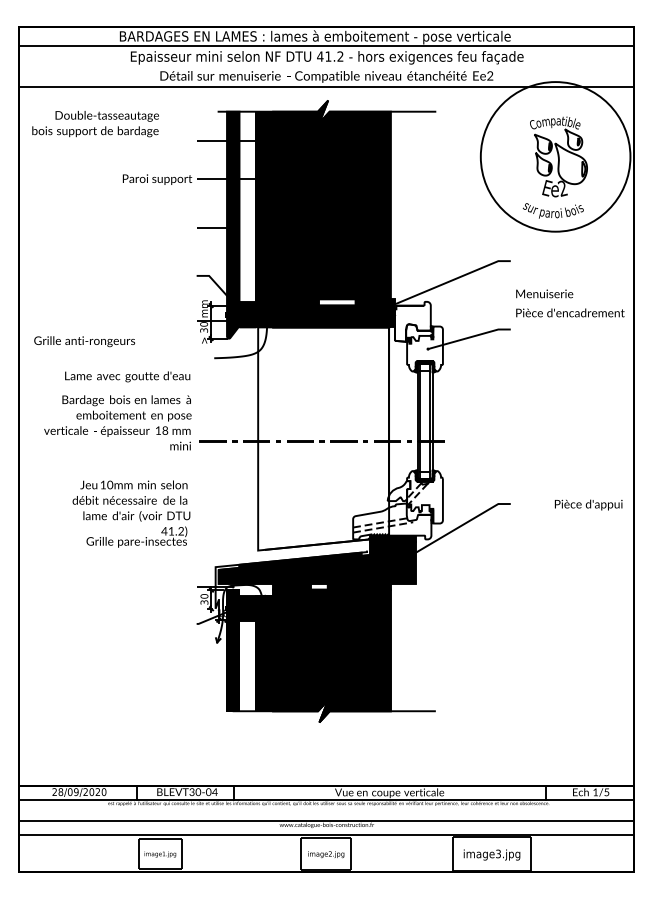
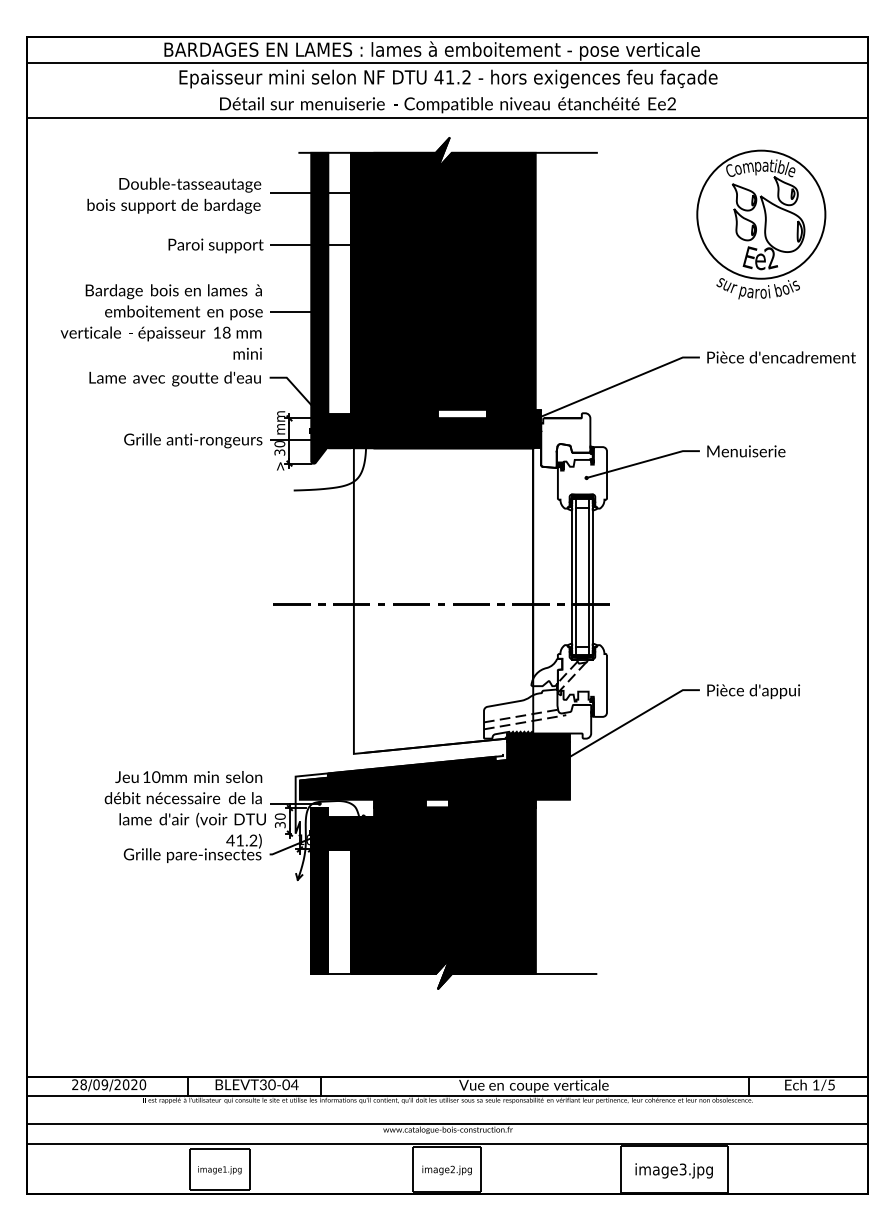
text: (95, 123) -> (174, 195), moved
circle: (555, 156) -> (761, 214), size x0.62
text: (544, 293) -> (746, 451), moved
text: (570, 312) -> (781, 357), moved
text: (84, 341) -> (193, 440), moved
text: (127, 376) -> (174, 378), moved
text: (117, 422) -> (161, 321), moved
text: (588, 504) -> (753, 691), moved
text: (130, 513) -> (184, 816), moved

